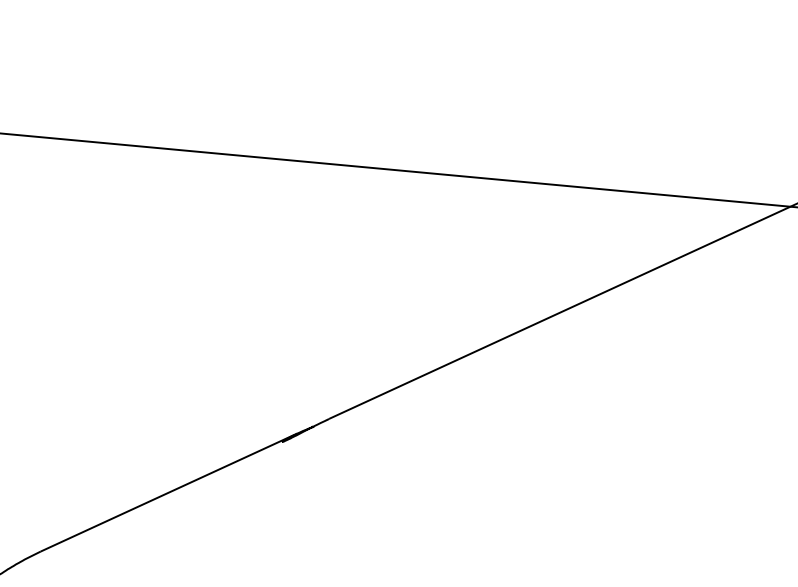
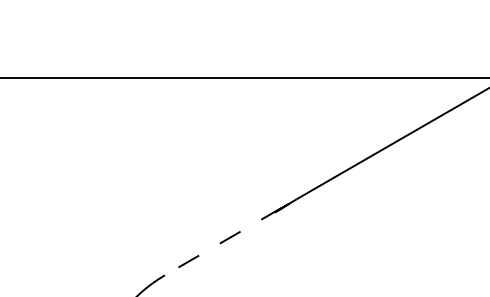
line: (169, 492) -> (223, 241), solid -> dashed

